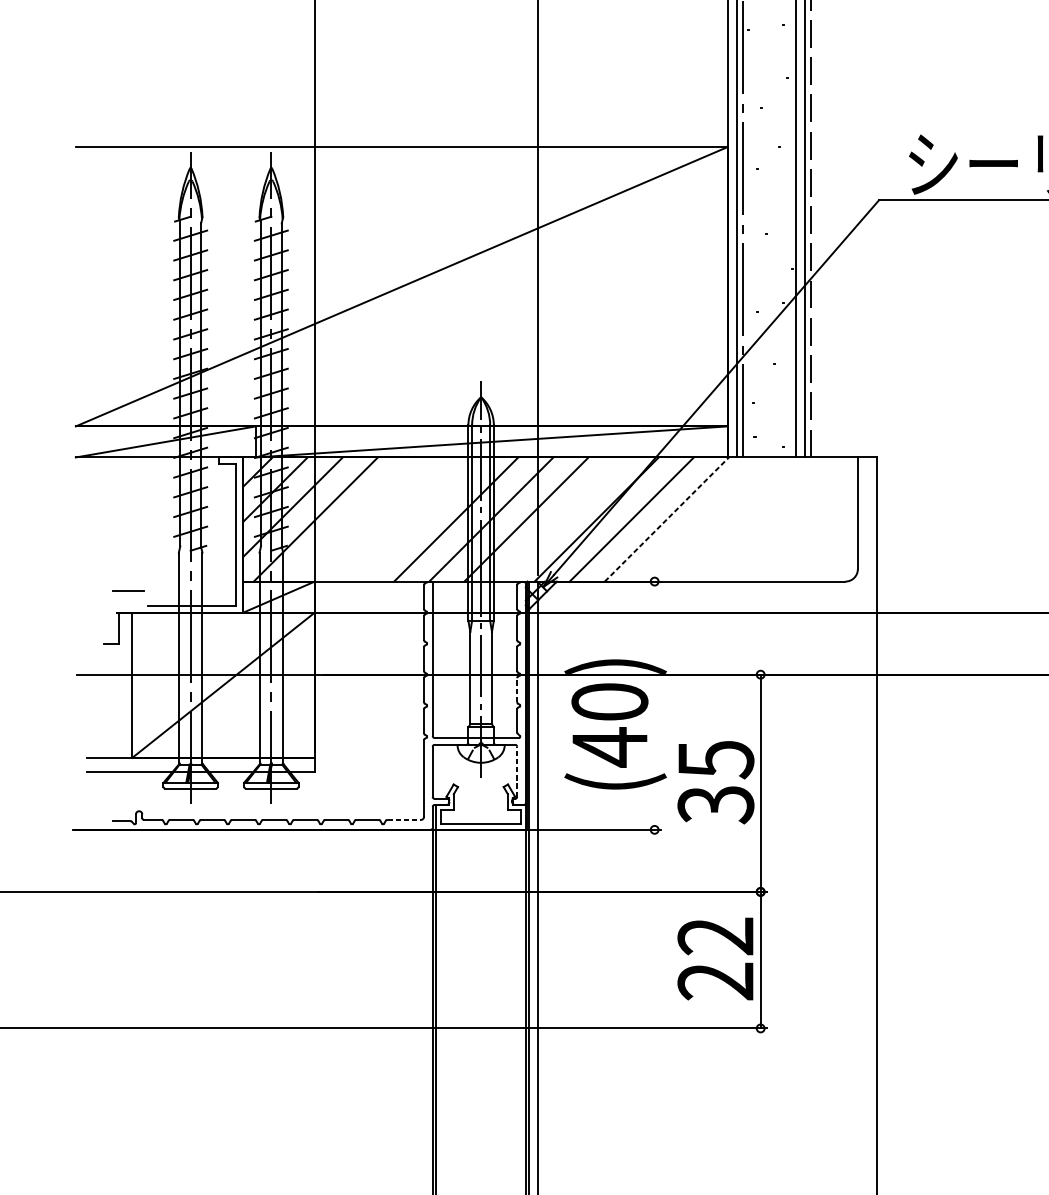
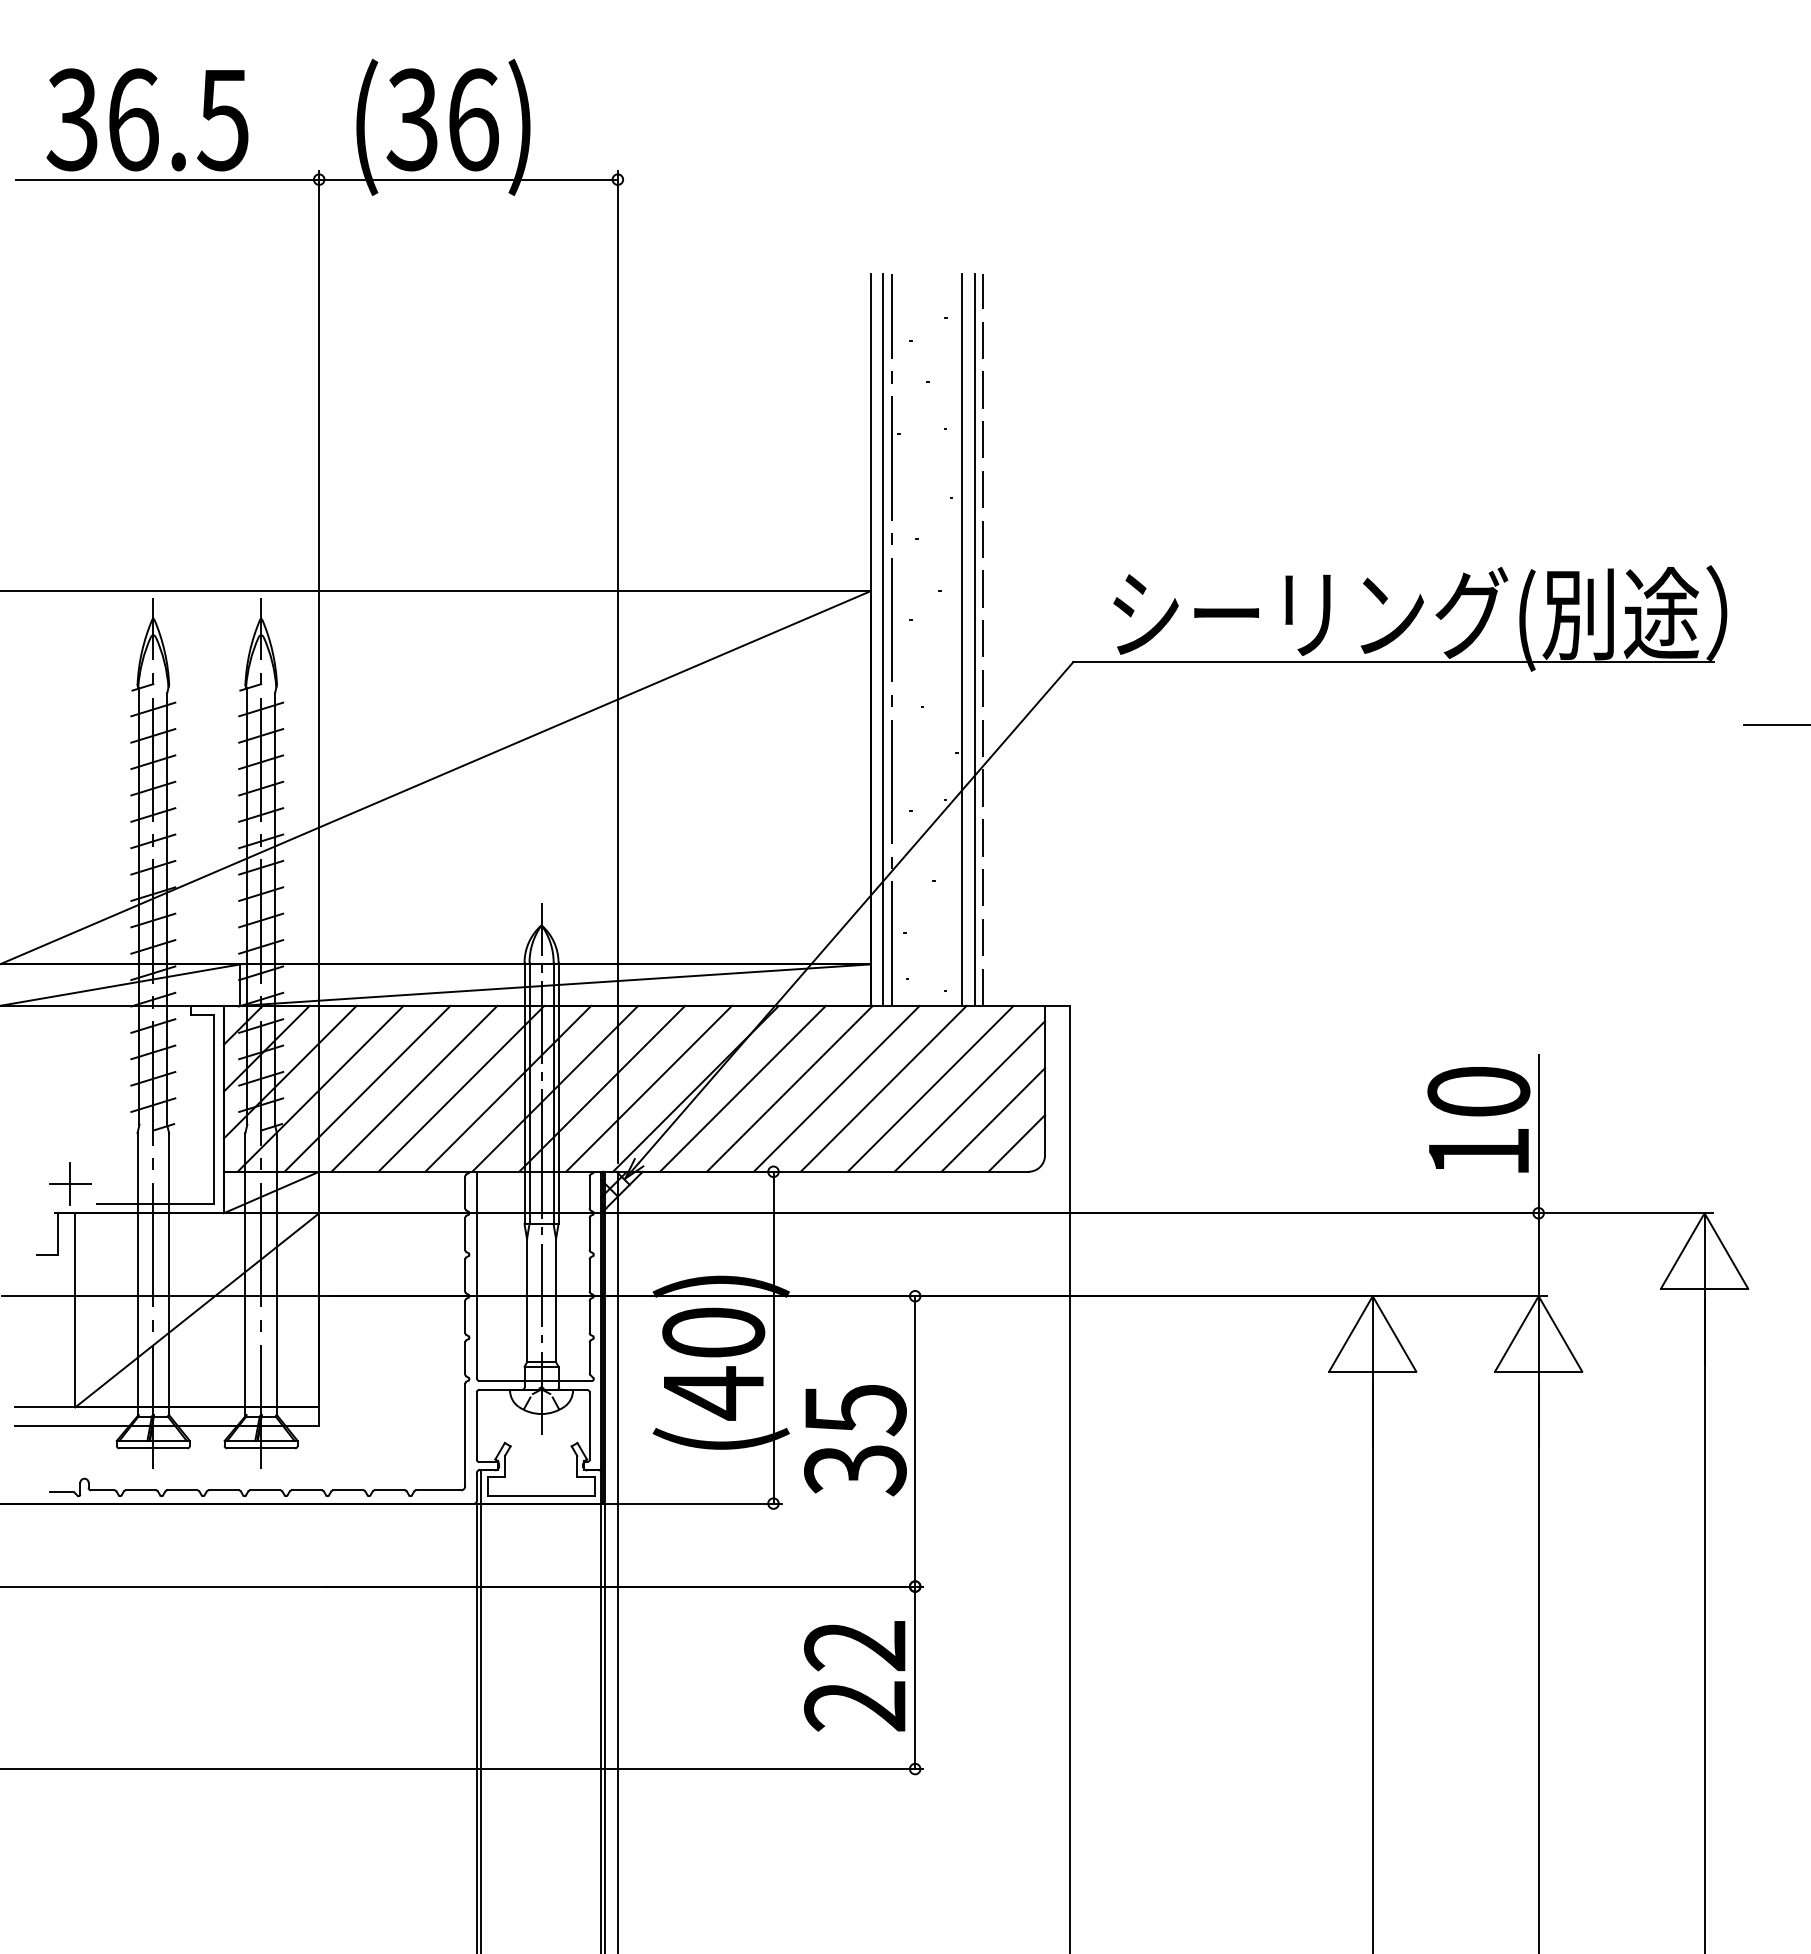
line: (350, 519) -> (367, 1088), added
line: (386, 519) -> (414, 1088), added
line: (421, 519) -> (461, 1088), added
line: (561, 519) -> (649, 1088), added
line: (667, 519) -> (790, 1088), dashed -> solid
line: (701, 519) -> (836, 1088), added
line: (736, 519) -> (883, 1088), added
line: (772, 519) -> (930, 1088), added
line: (801, 525) -> (969, 1096), added
line: (819, 542) -> (993, 1119), added
line: (836, 560) -> (1016, 1143), added
line: (128, 590) -> (70, 1183), added
line: (517, 689) -> (589, 1316), dashed -> solid
line: (654, 705) -> (773, 1337), added
line: (517, 772) -> (589, 1426), dashed -> solid
line: (404, 820) -> (439, 1490), dashed -> solid

